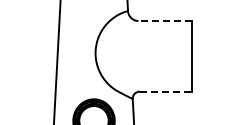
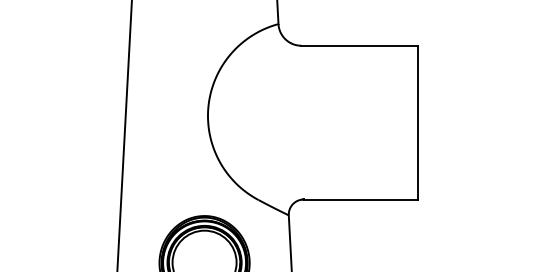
line: (165, 20) -> (359, 44), dashed -> solid
line: (166, 91) -> (362, 199), dashed -> solid

